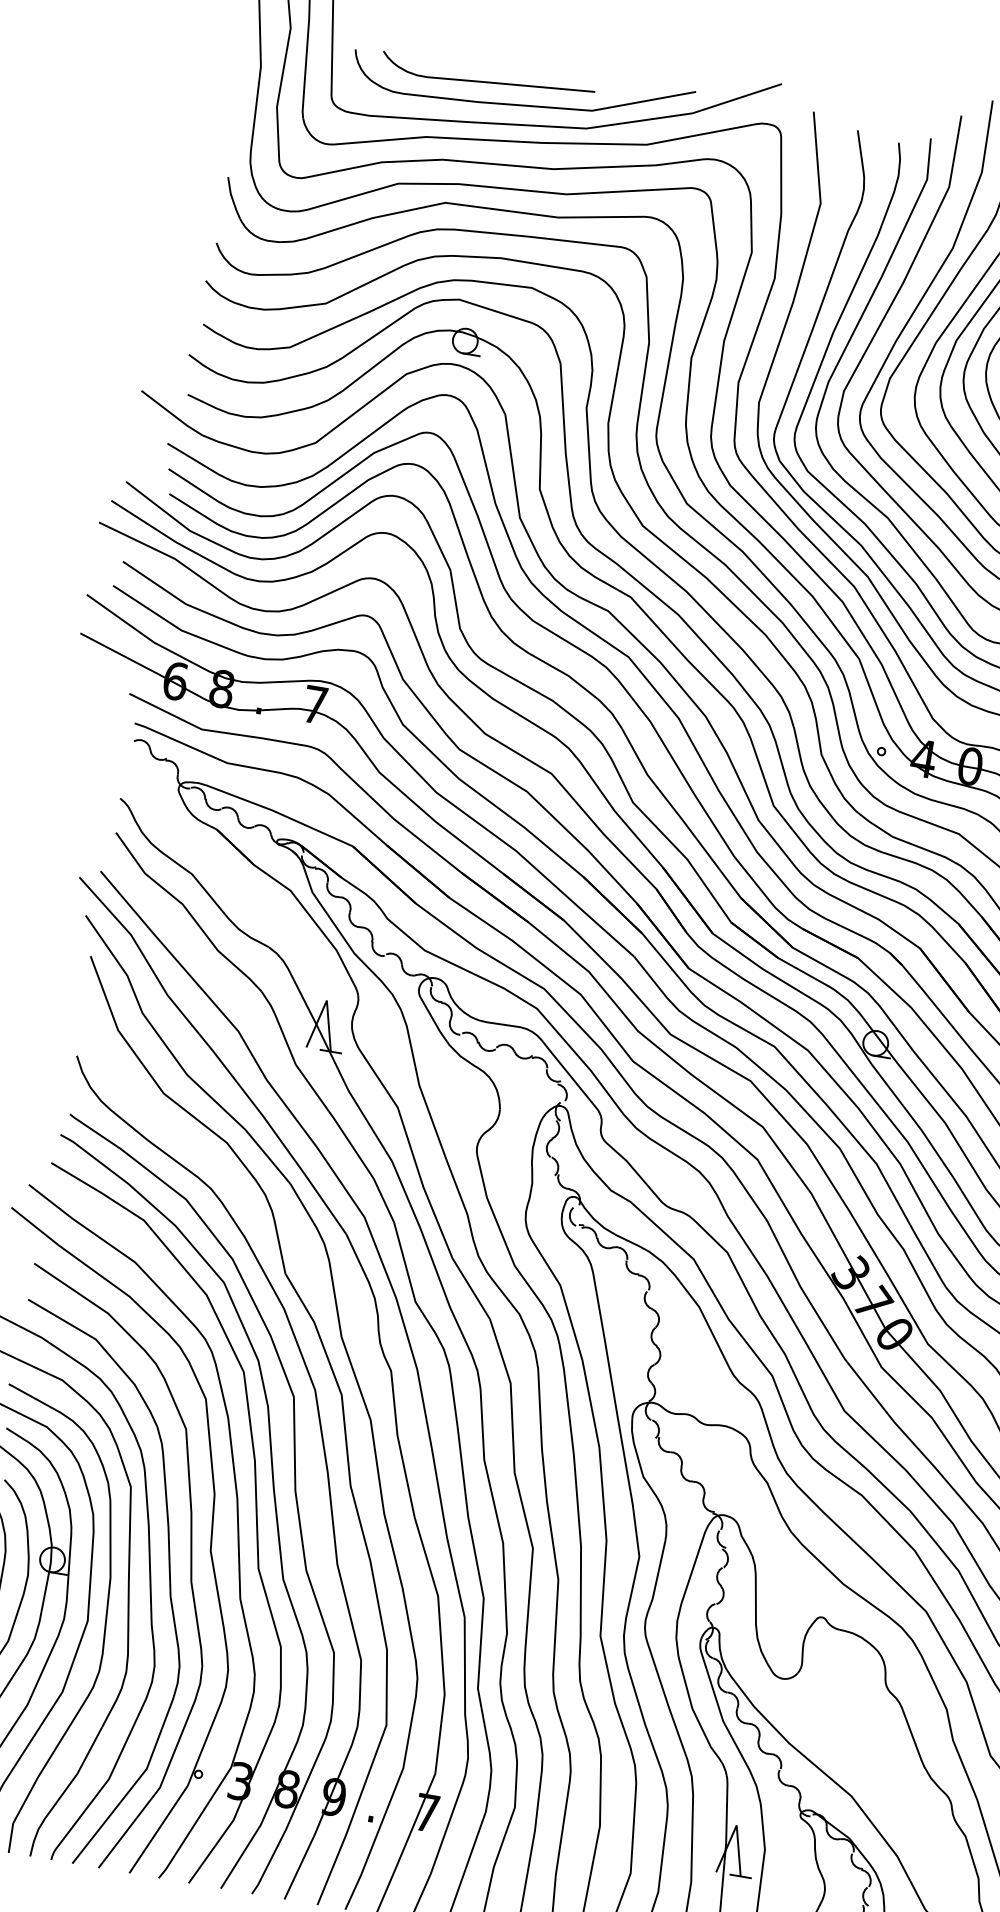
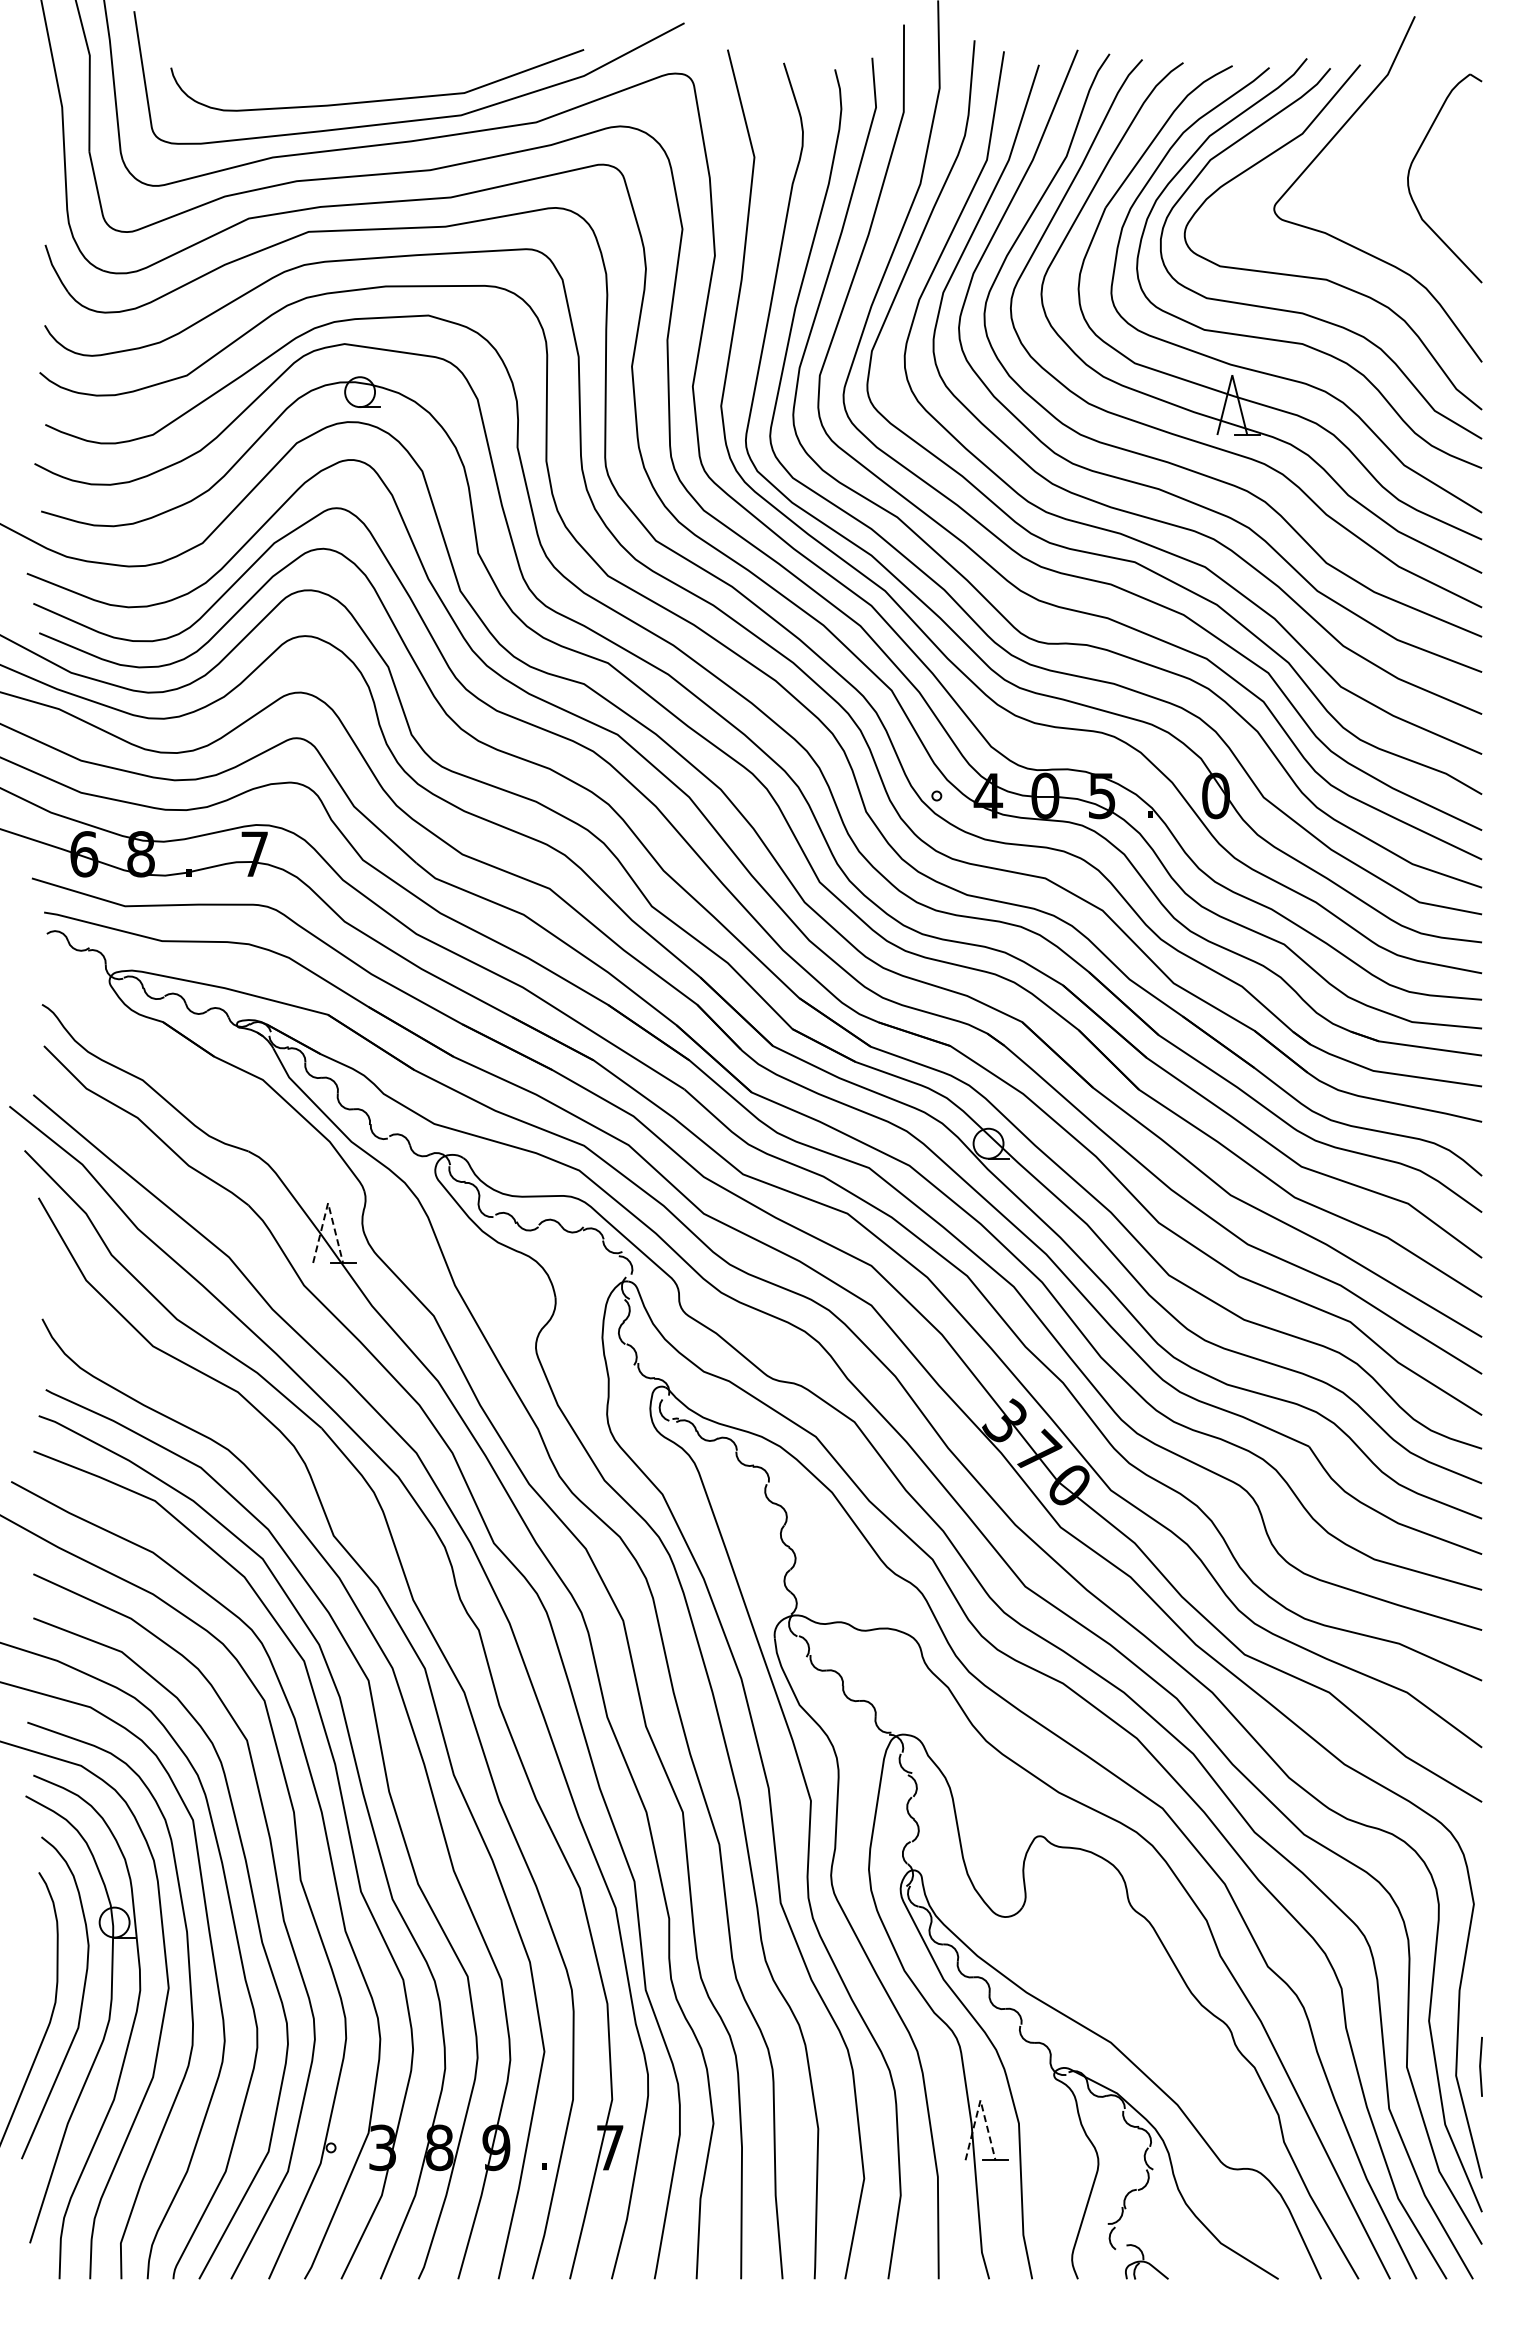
curve: (487, 81) -> (334, 79), removed
line: (327, 1000) -> (328, 1203), solid -> dashed
line: (736, 1825) -> (980, 2100), solid -> dashed

